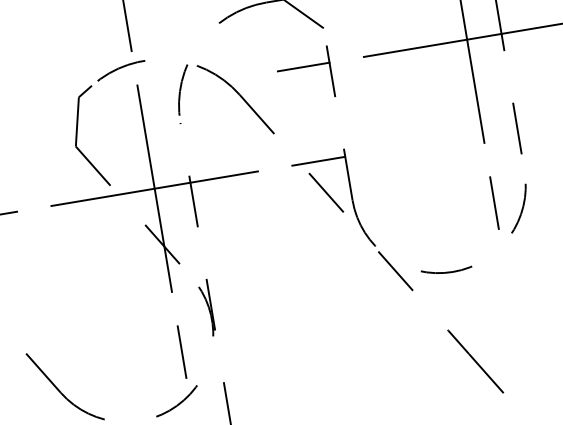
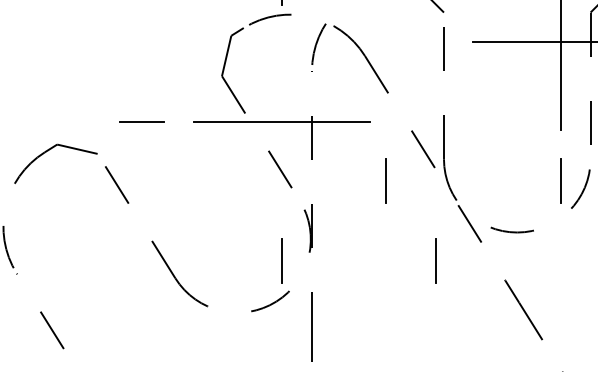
line: (303, 66) -> (421, 41), removed
line: (317, 161) -> (420, 122), removed
line: (154, 189) -> (281, 122), removed
line: (288, 236) -> (385, 180), added
line: (362, 320) -> (435, 260), added

